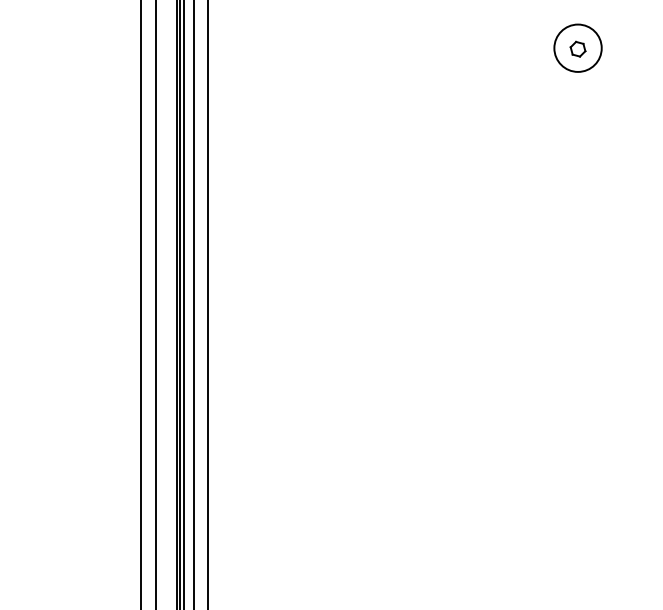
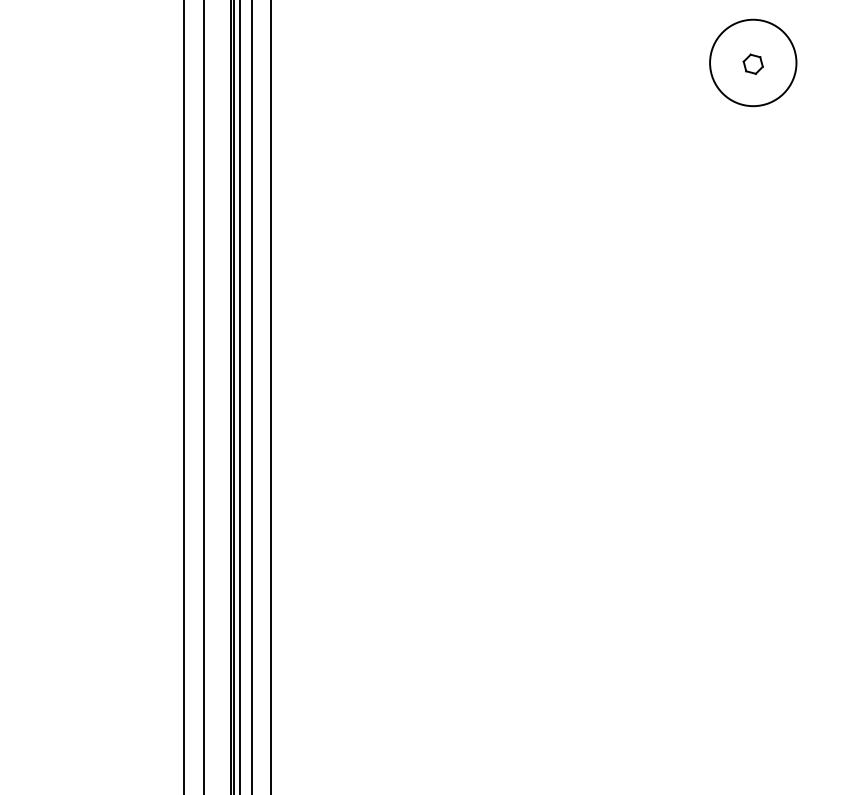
circle: (577, 47) -> (752, 61), size x1.4

